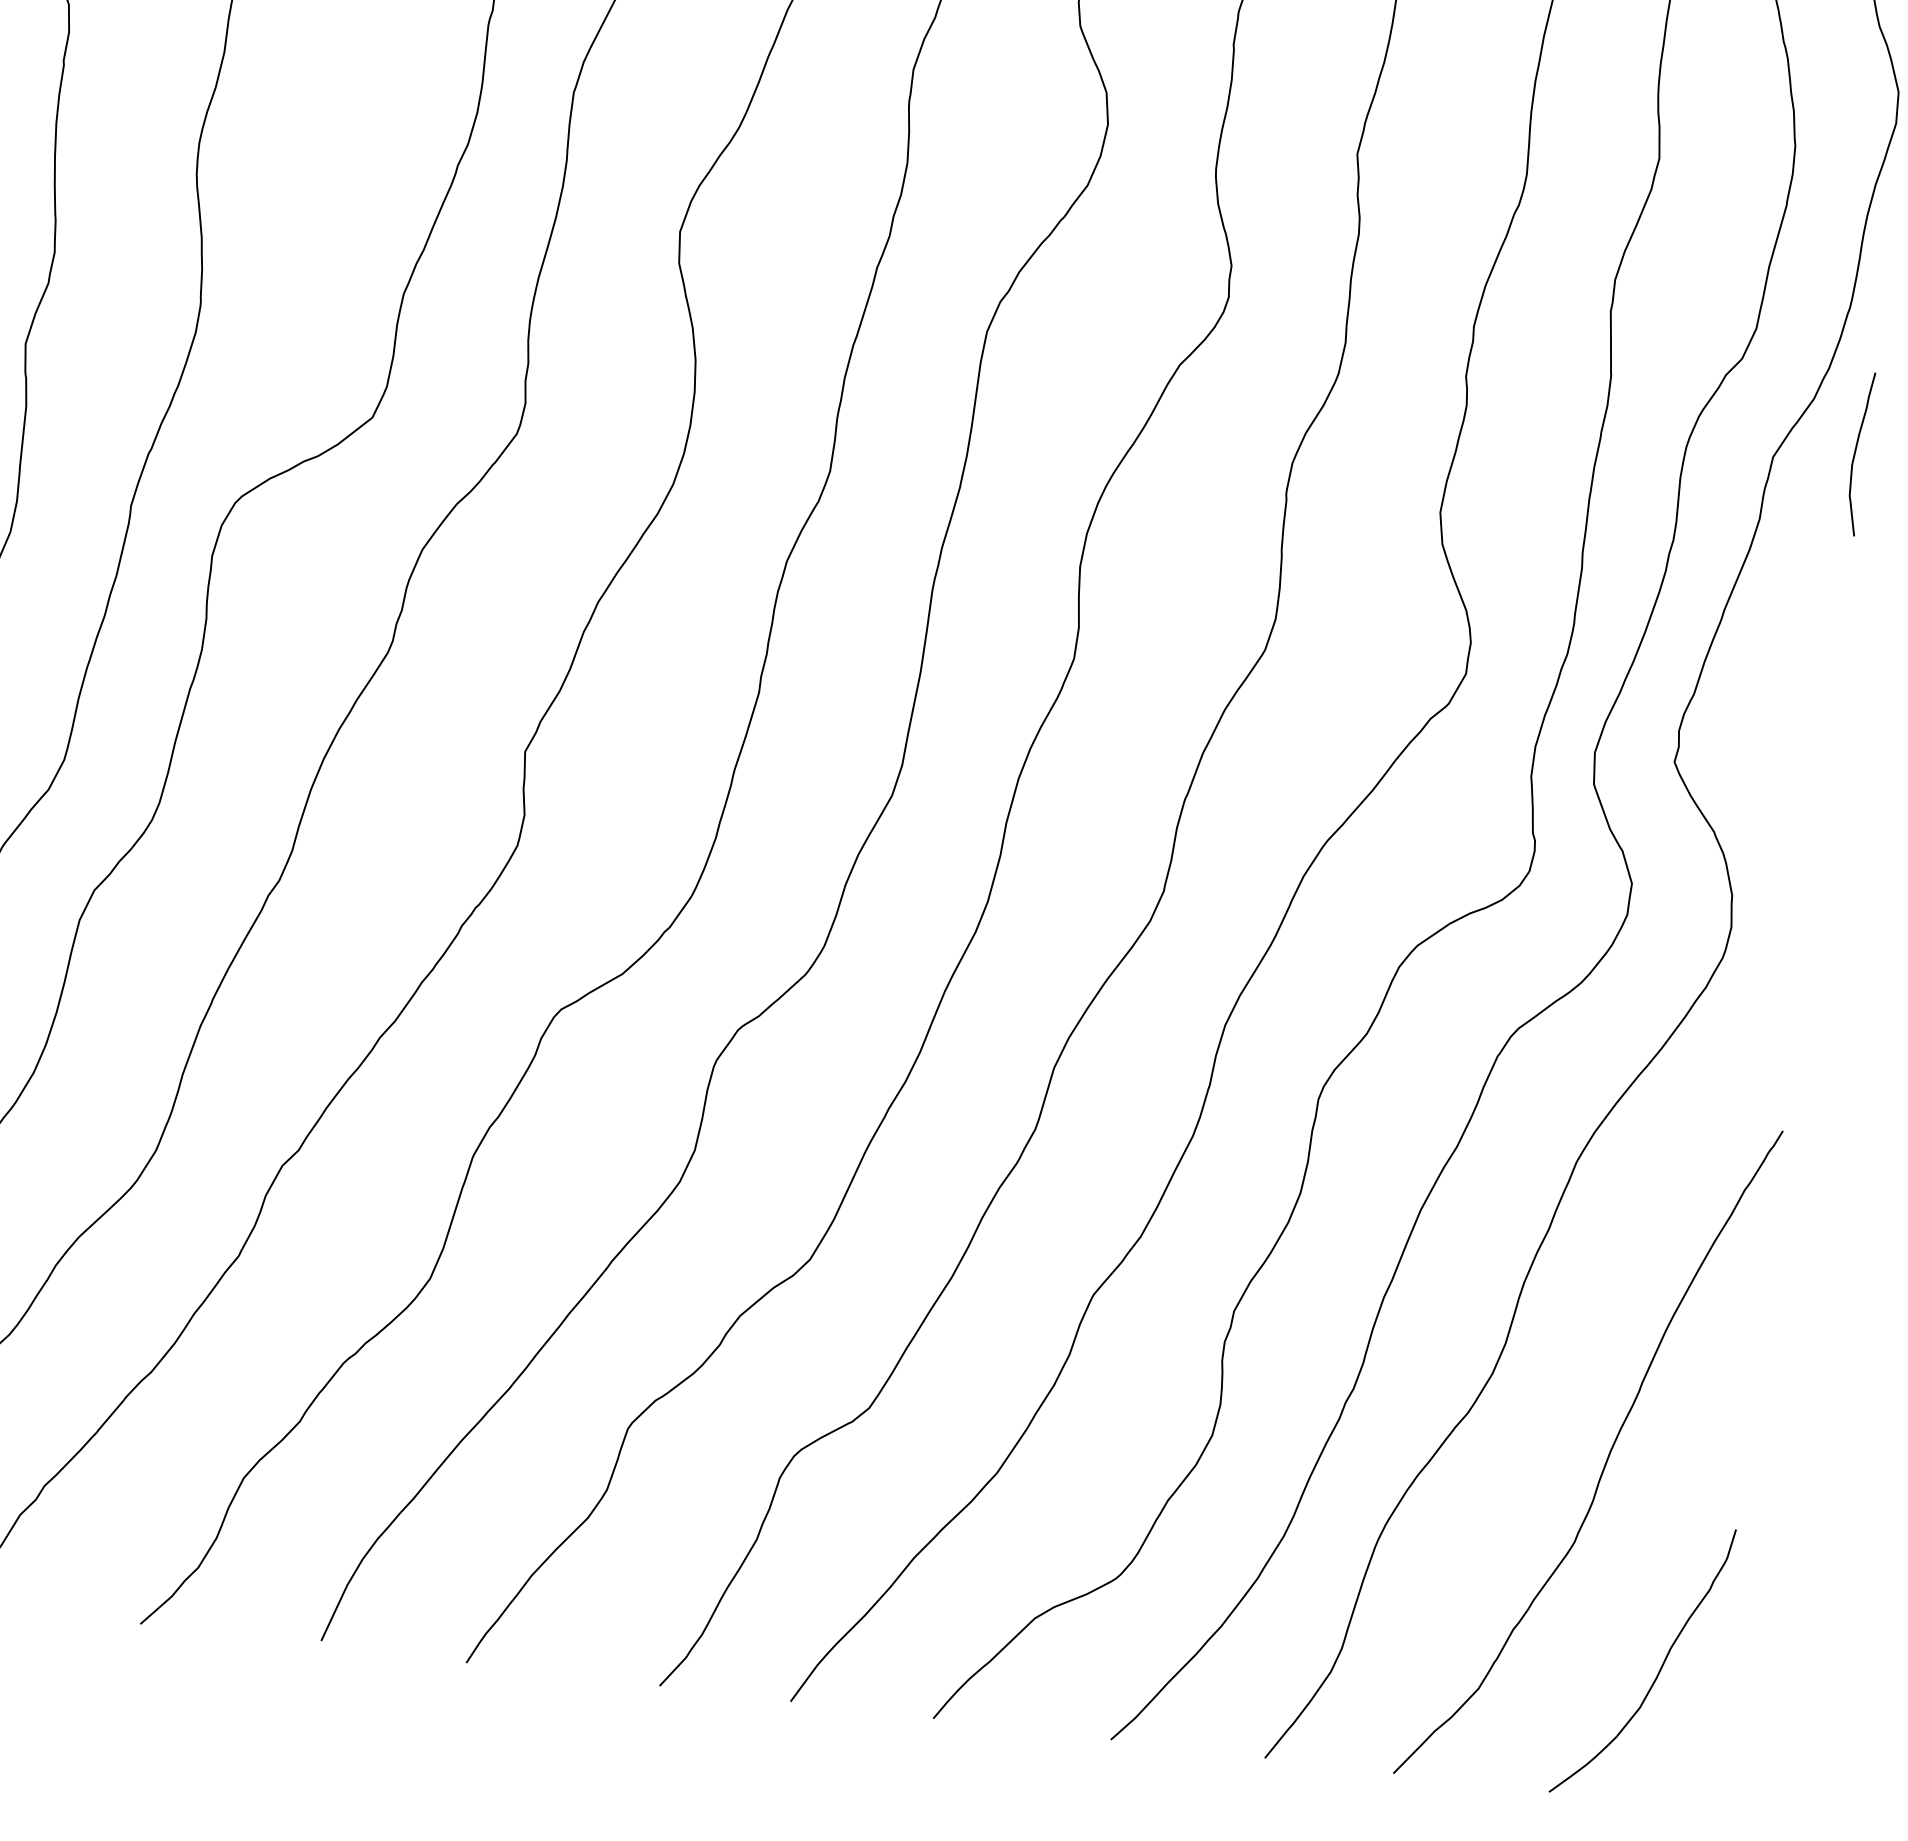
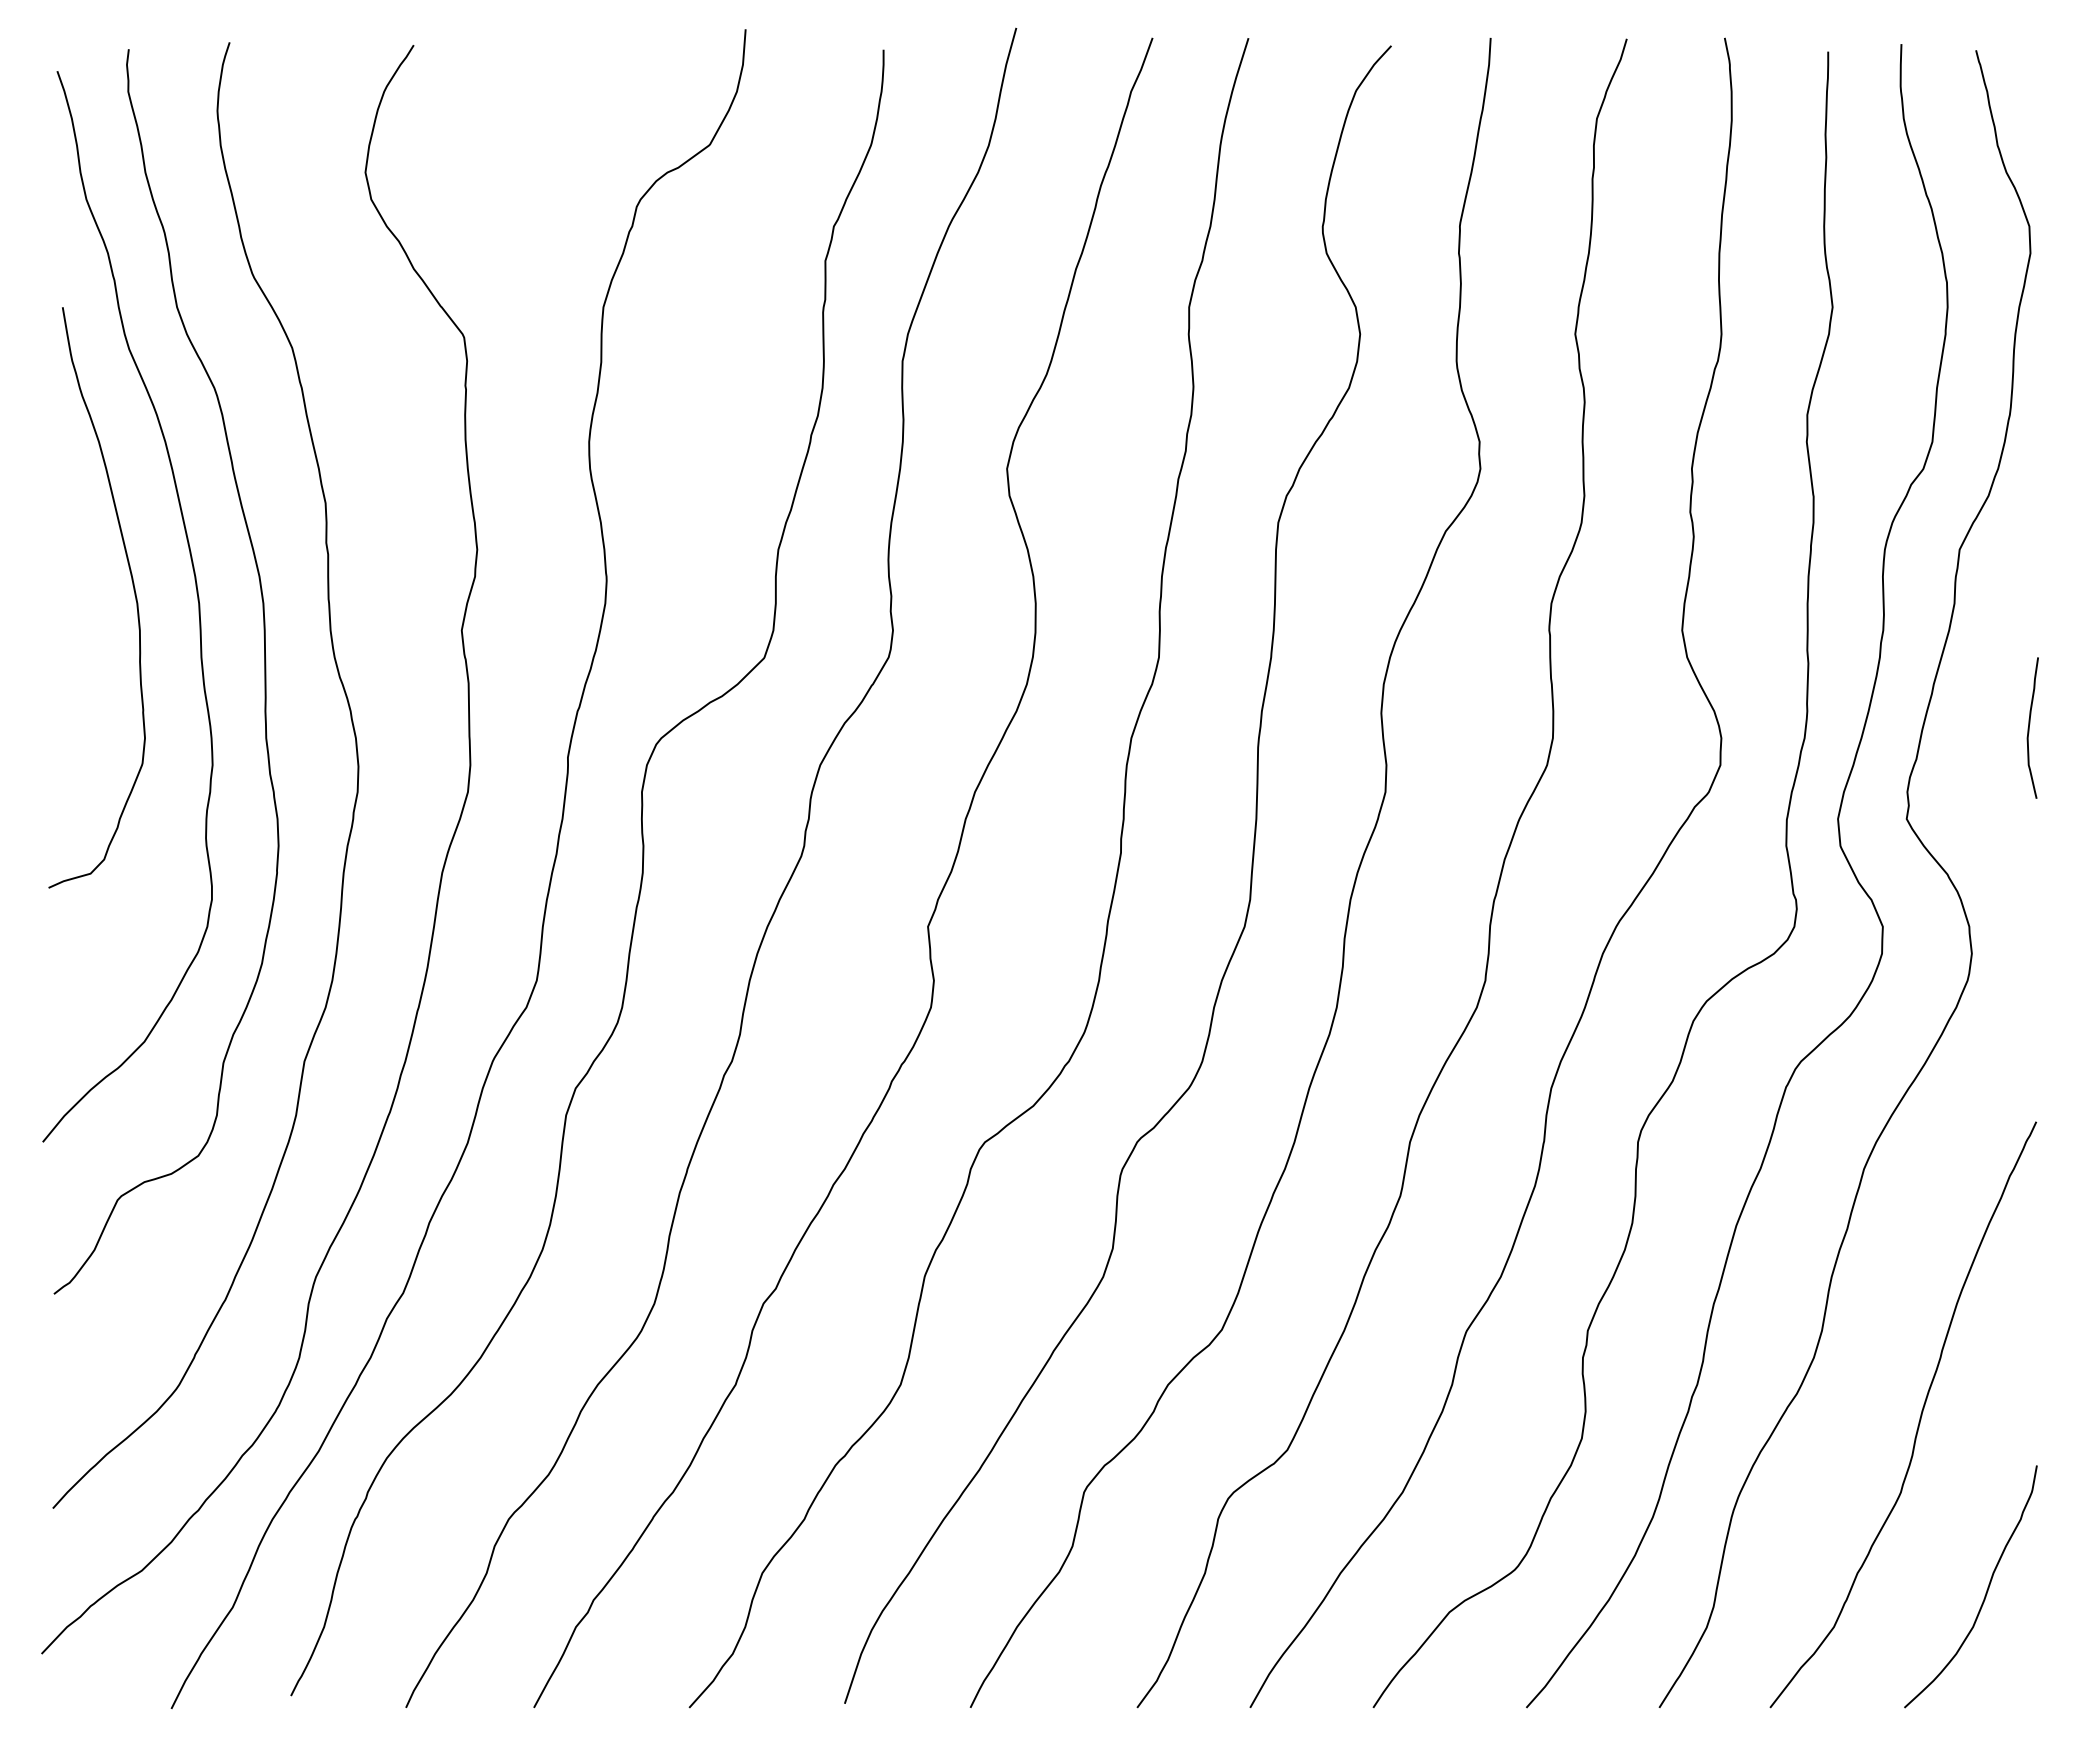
curve: (1855, 452) -> (2029, 727), moved

